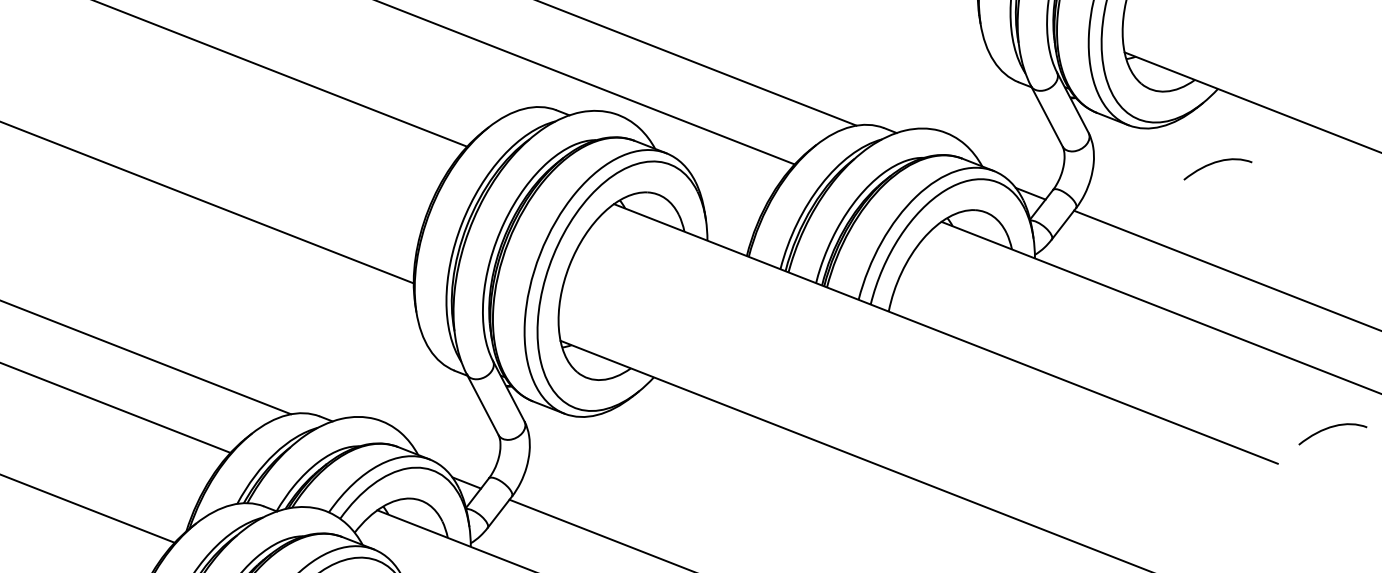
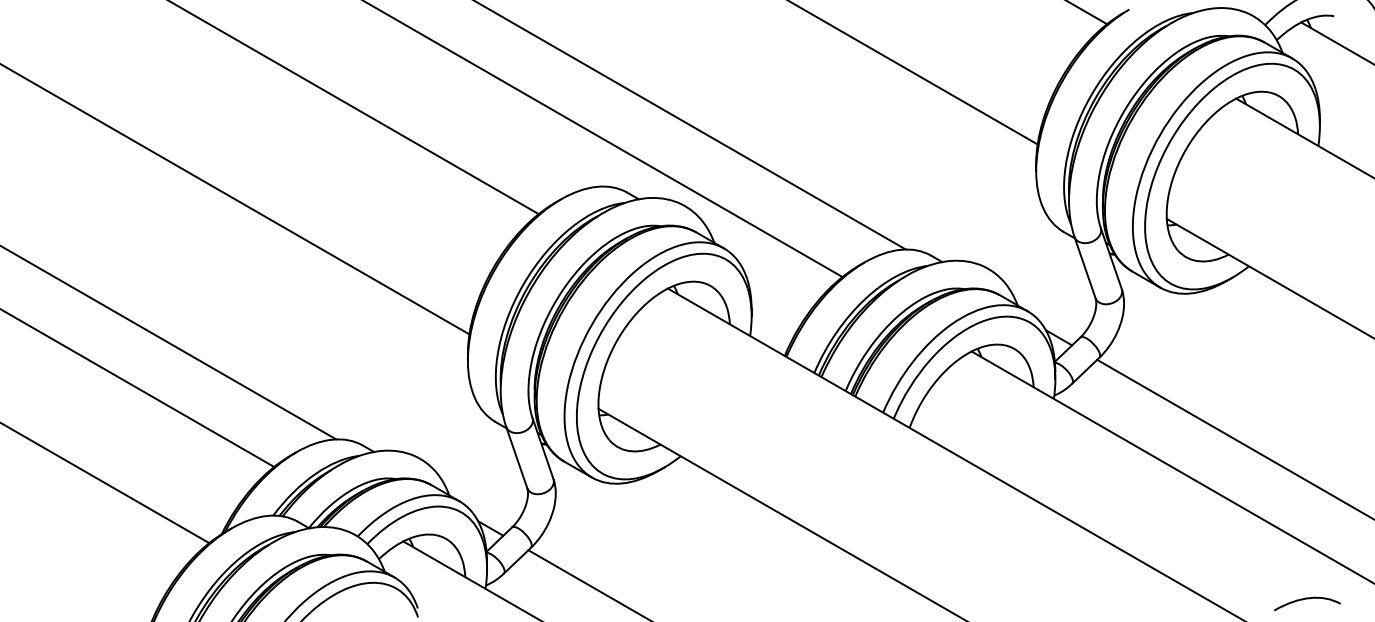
curve: (1216, 163) -> (1237, 335), removed

